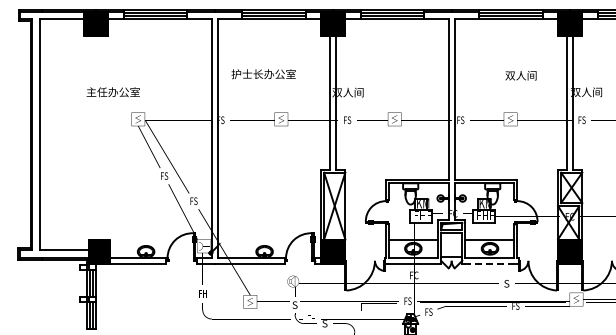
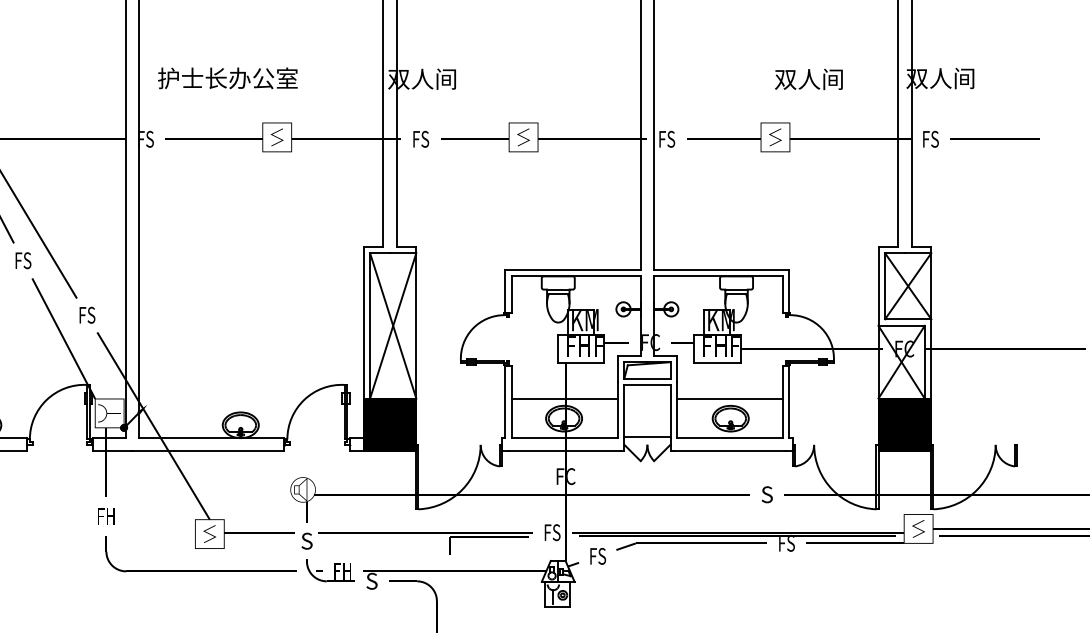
text: (263, 74) -> (227, 79), moved
text: (520, 75) -> (807, 79), moved
line: (489, 263) -> (729, 450), dashed -> solid

